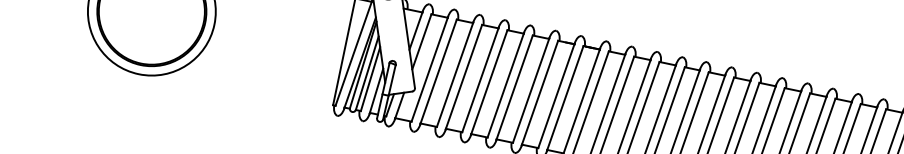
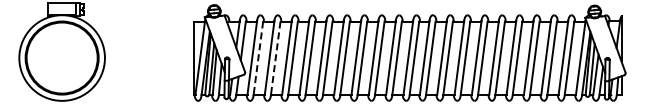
line: (438, 72) -> (258, 58), solid -> dashed
line: (463, 77) -> (275, 58), solid -> dashed

